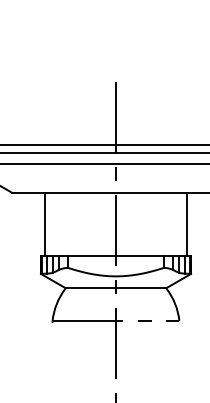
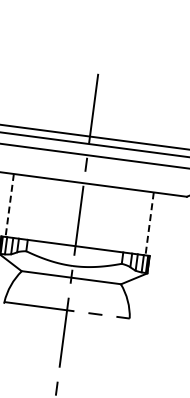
line: (45, 224) -> (10, 205), solid -> dashed
line: (186, 224) -> (149, 223), solid -> dashed

